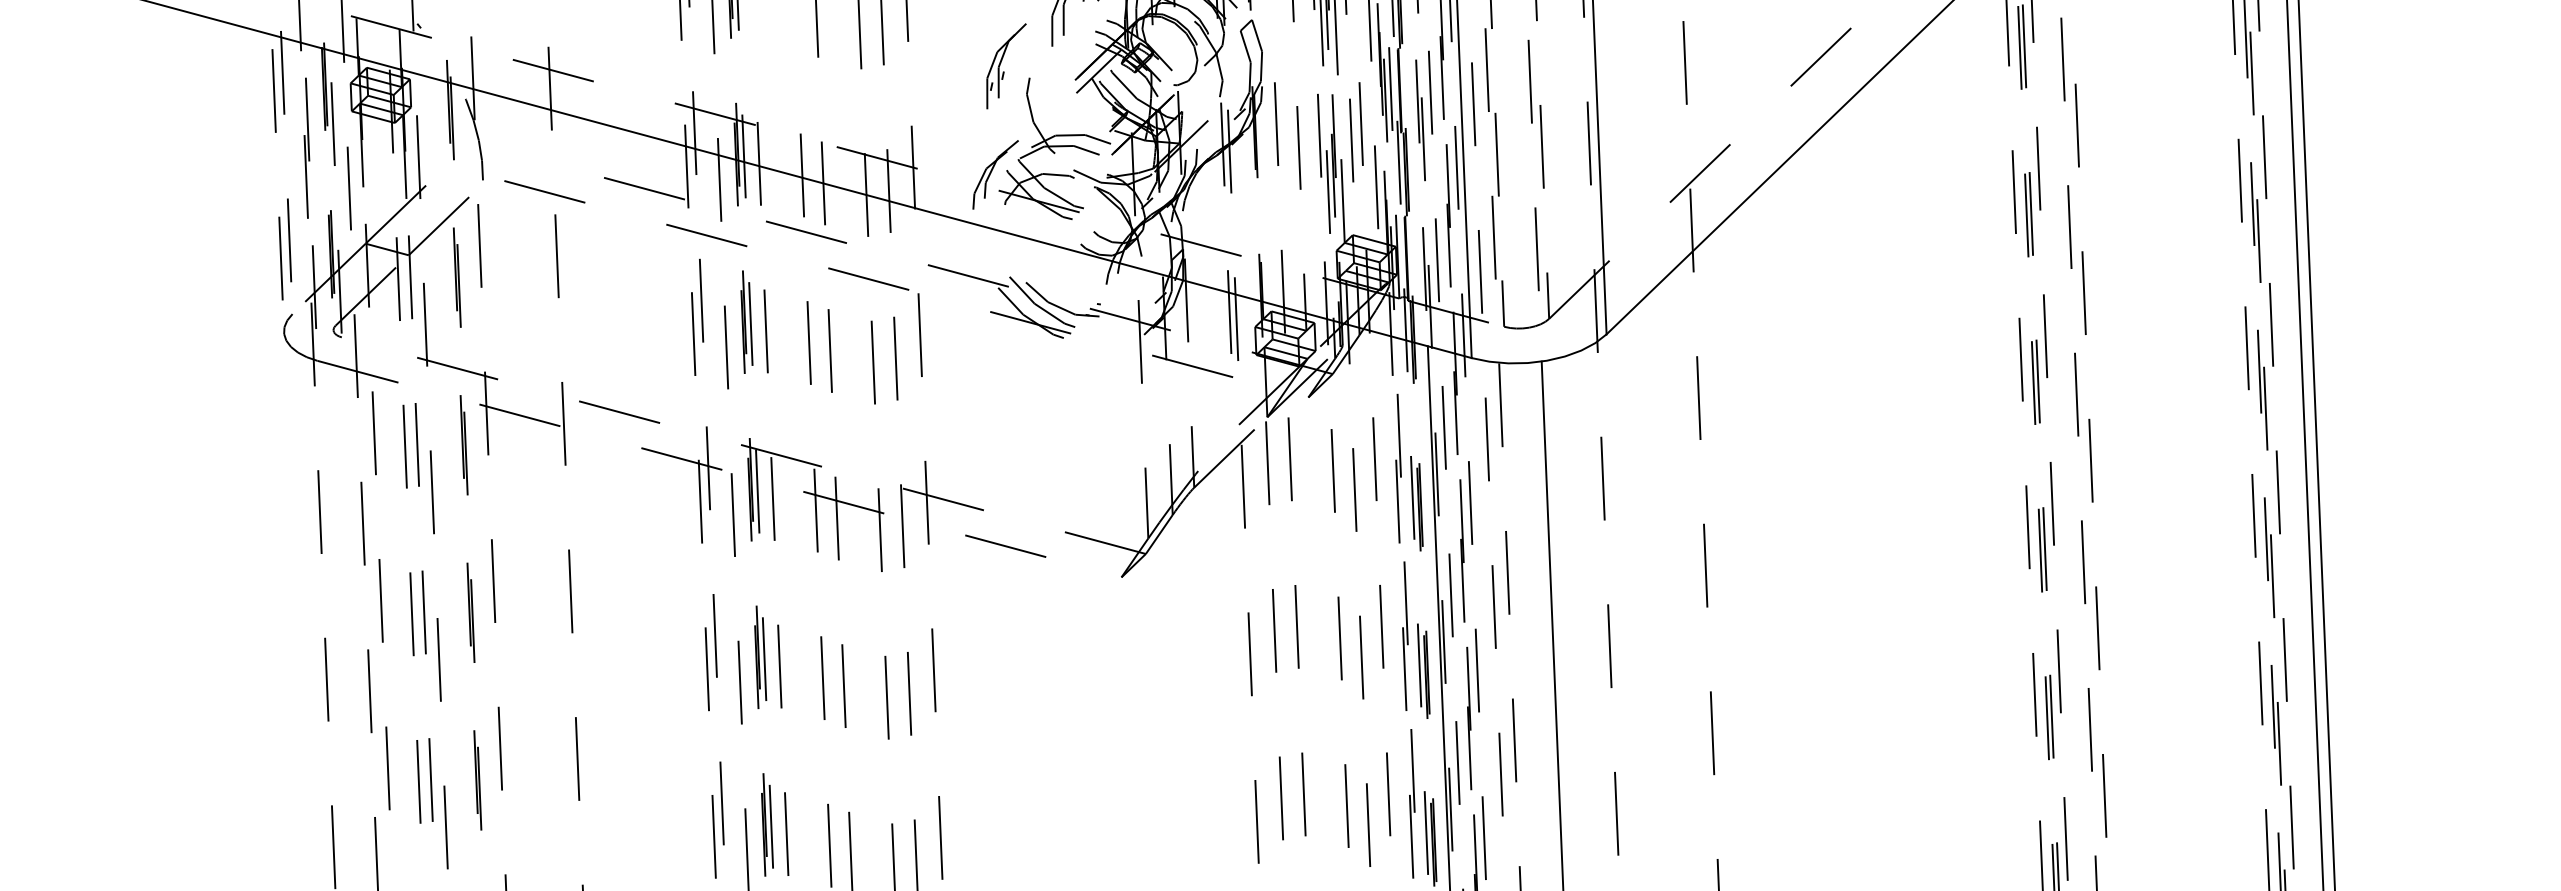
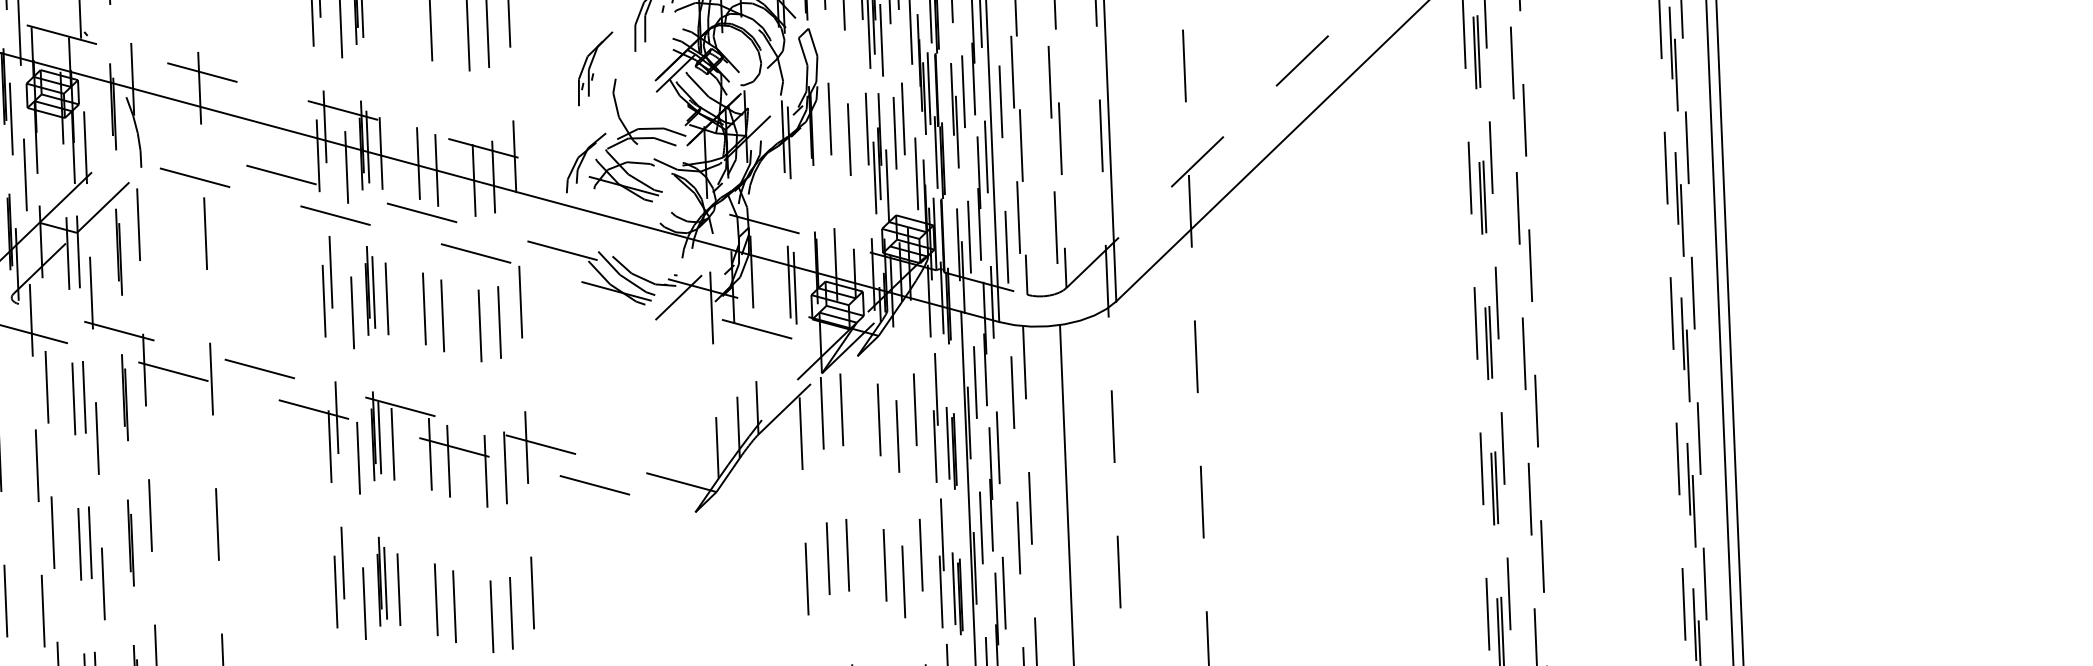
line: (1102, 329) -> (678, 297), added

